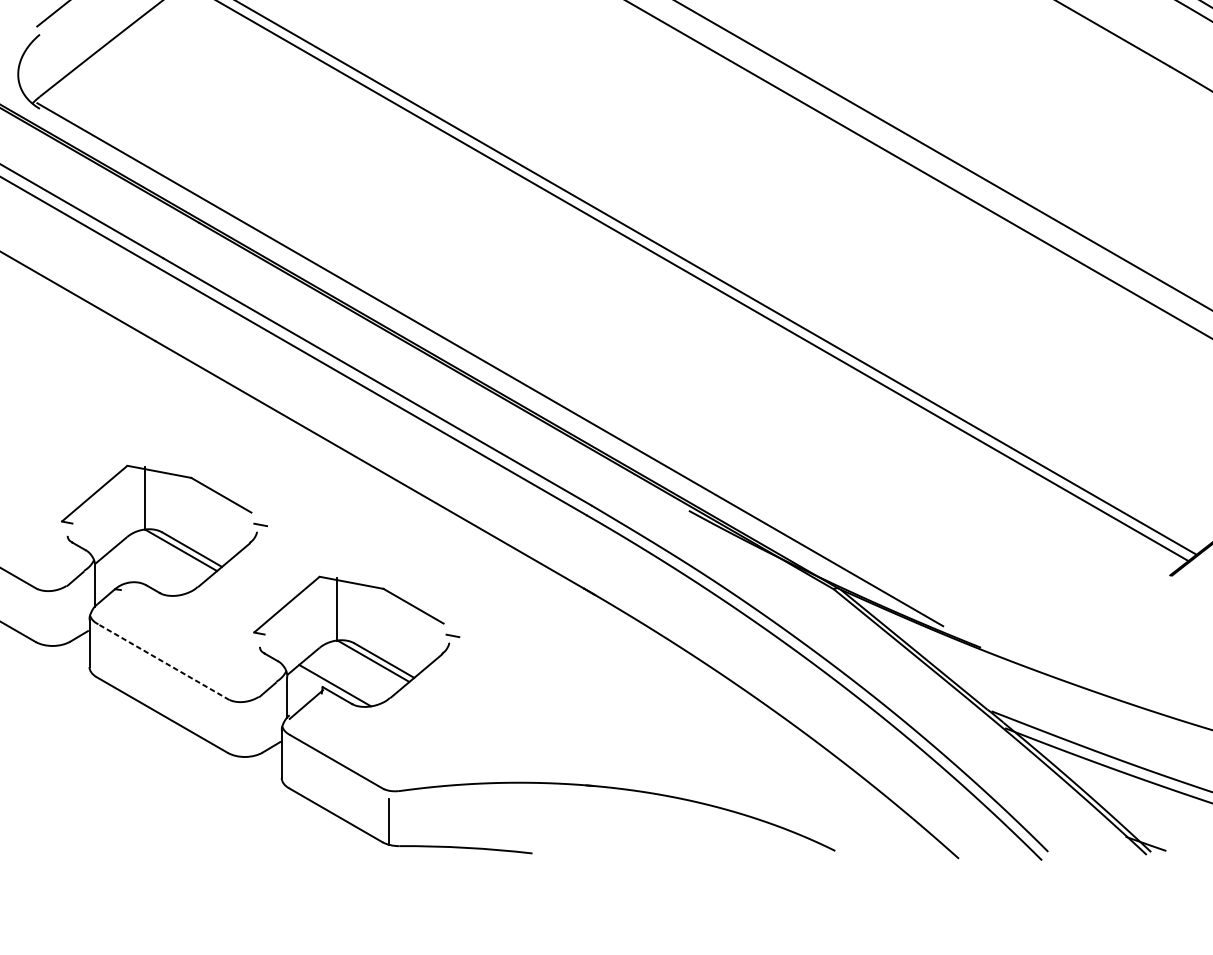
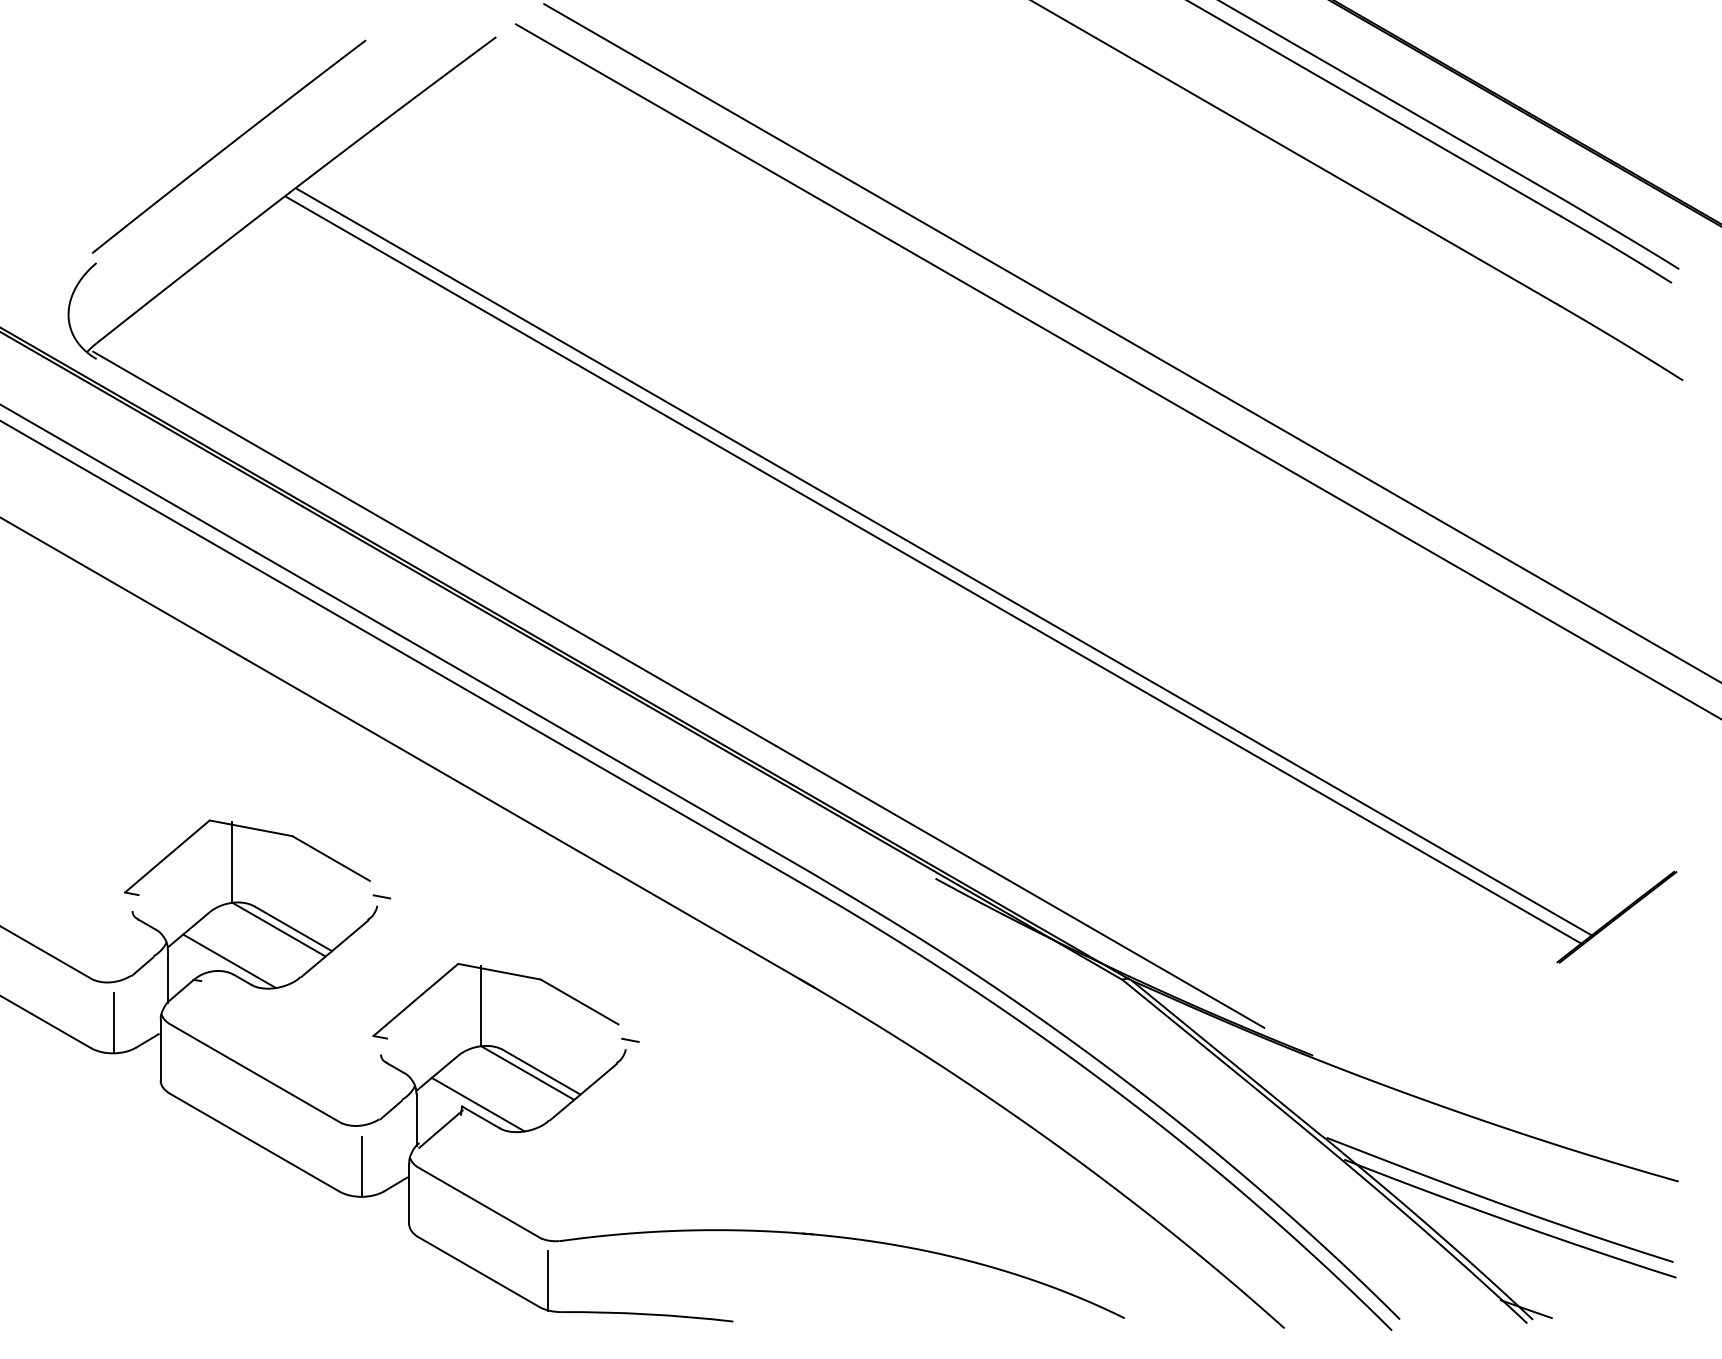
line: (142, 574) -> (229, 960), added
line: (53, 622) -> (113, 1023), added
line: (163, 662) -> (256, 1074), dashed -> solid
line: (245, 733) -> (362, 1166), added

